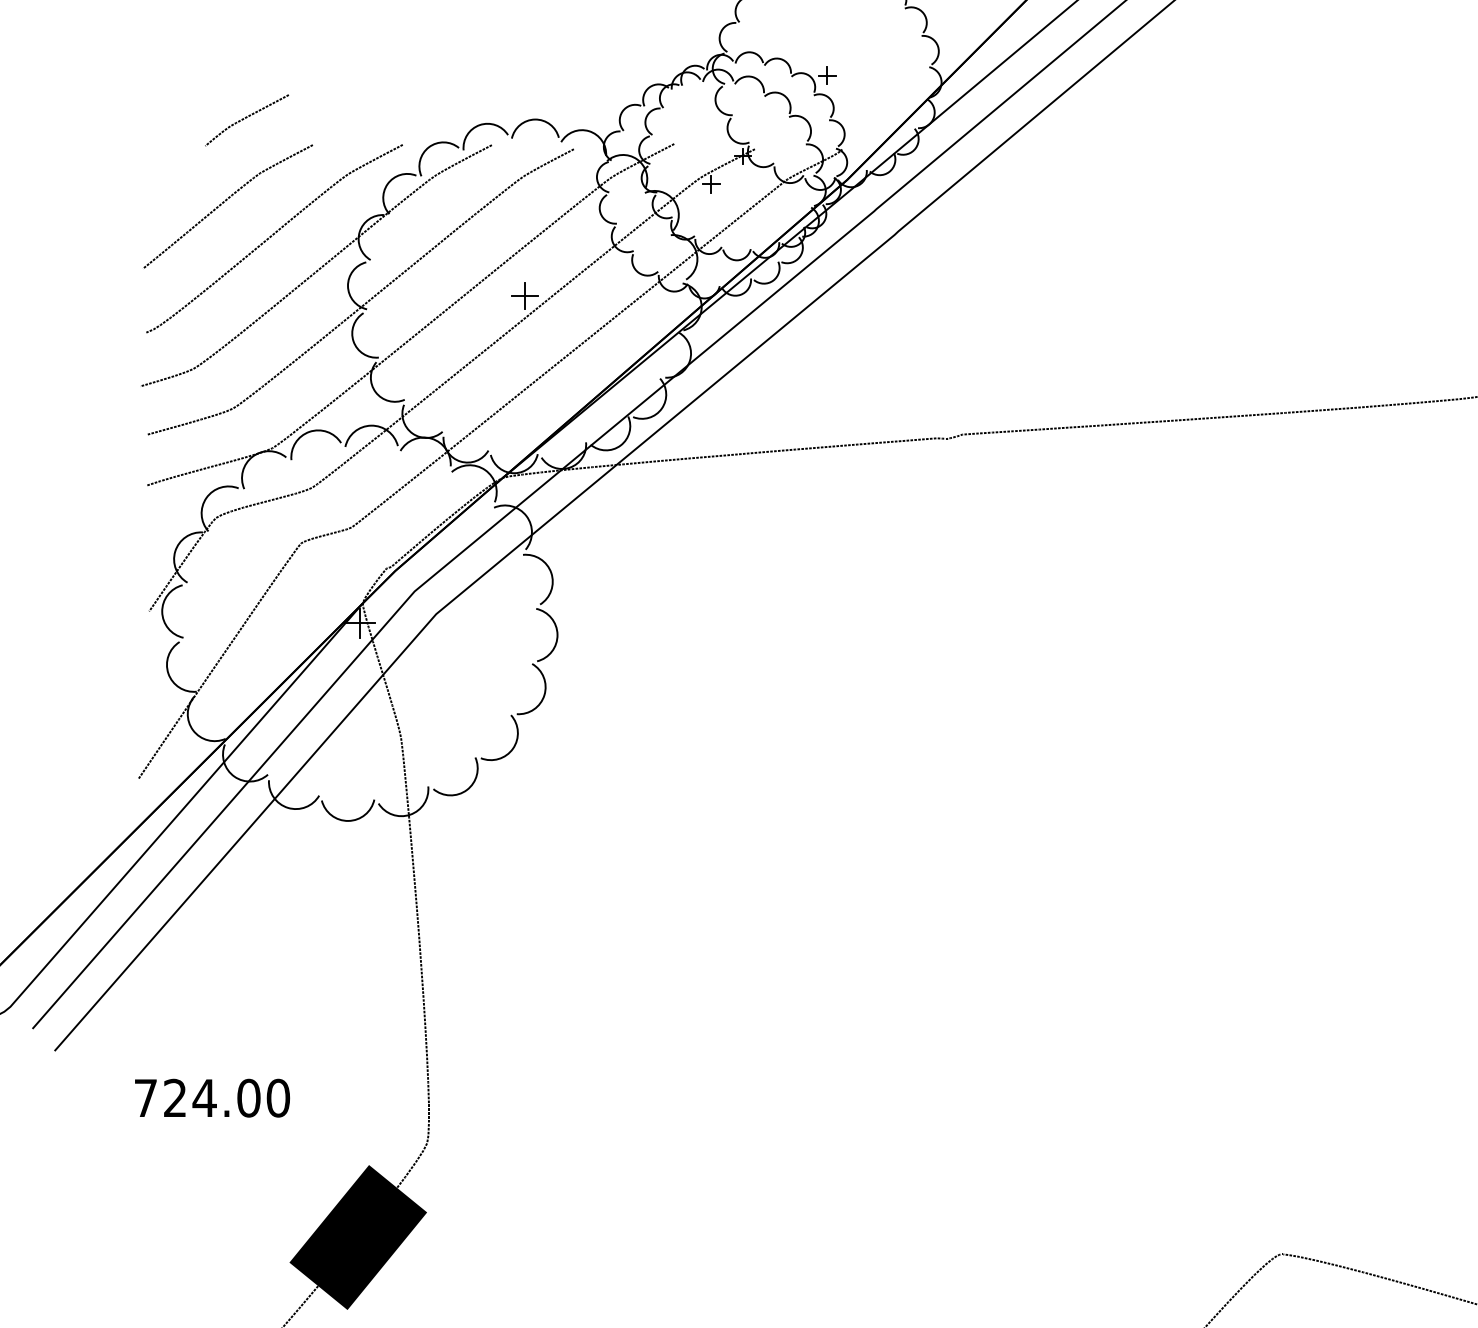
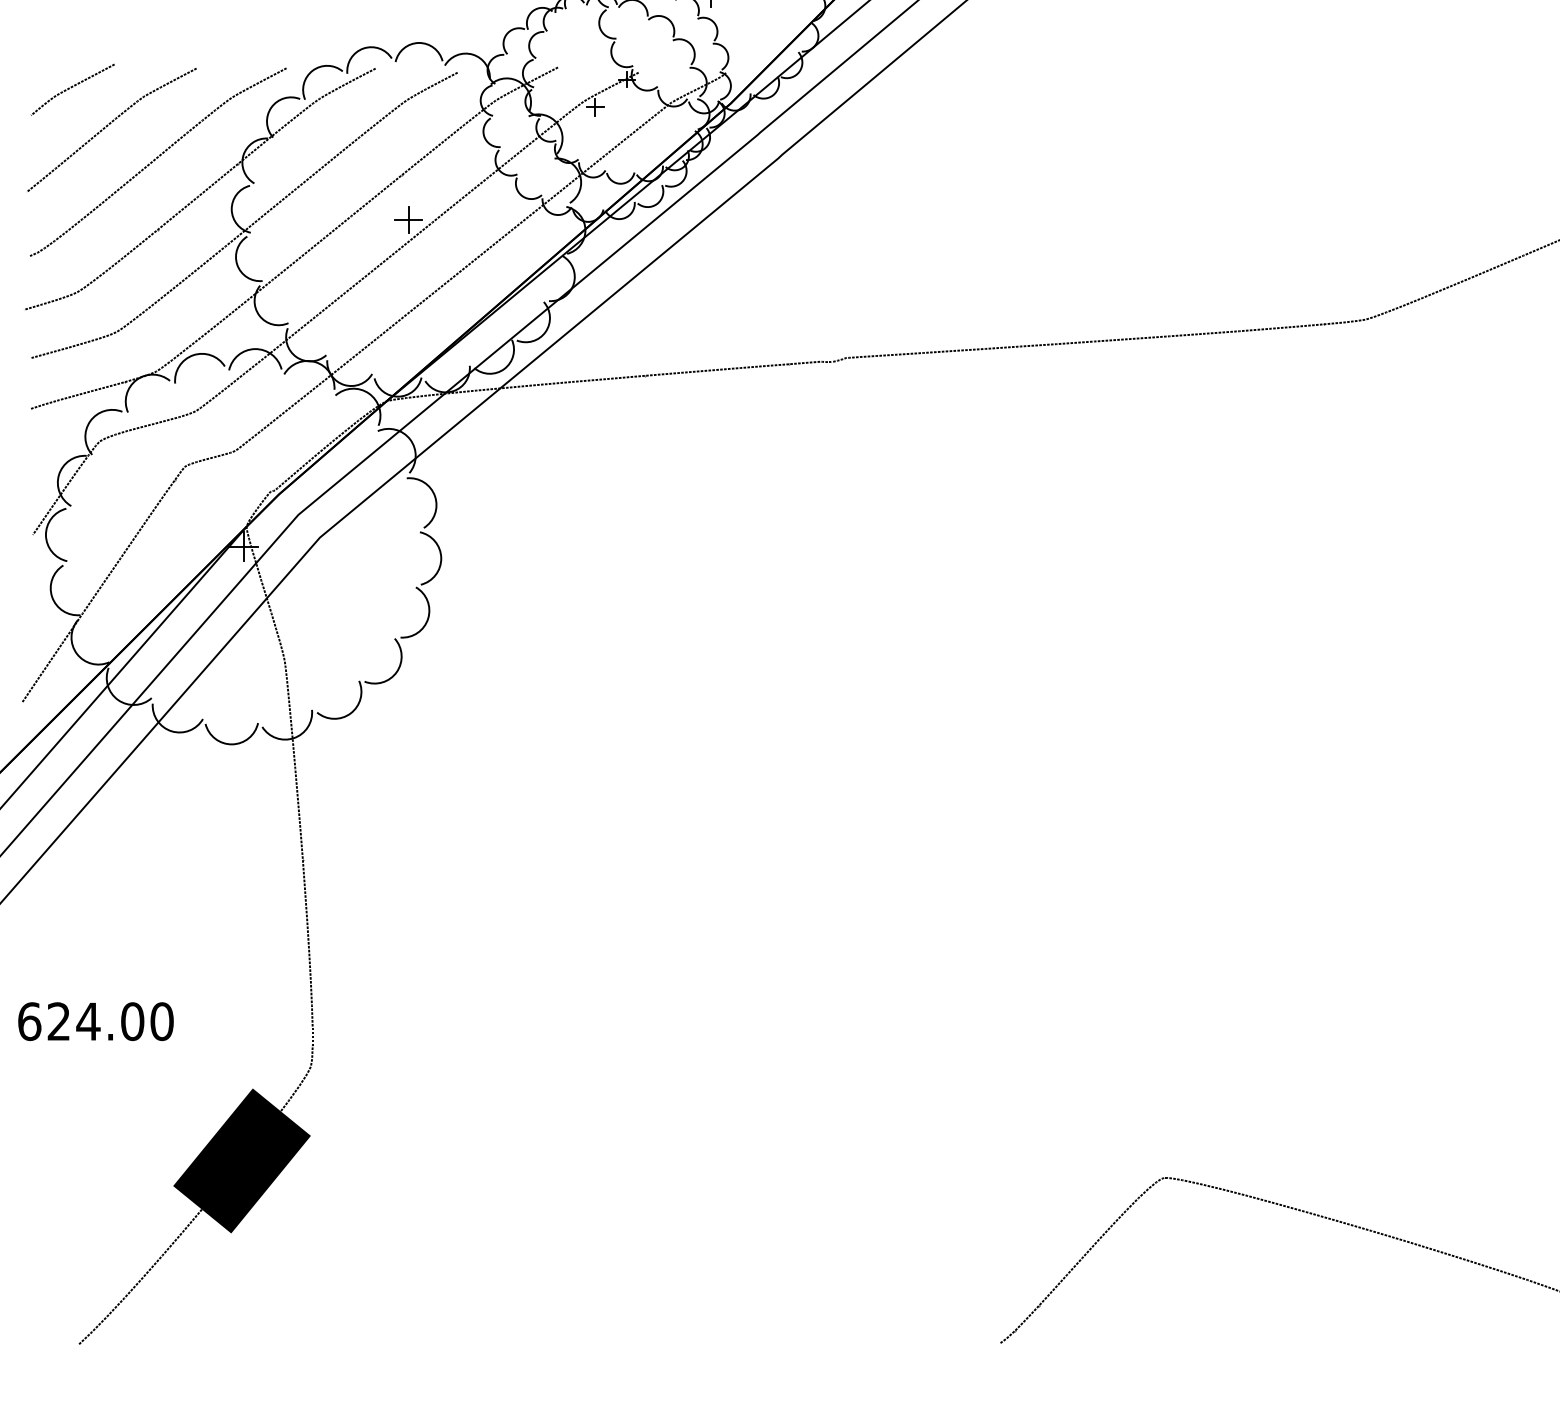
curve: (245, 119) -> (71, 88), moved
text: (145, 1098) -> (29, 1021), 724.00 -> 624.00

